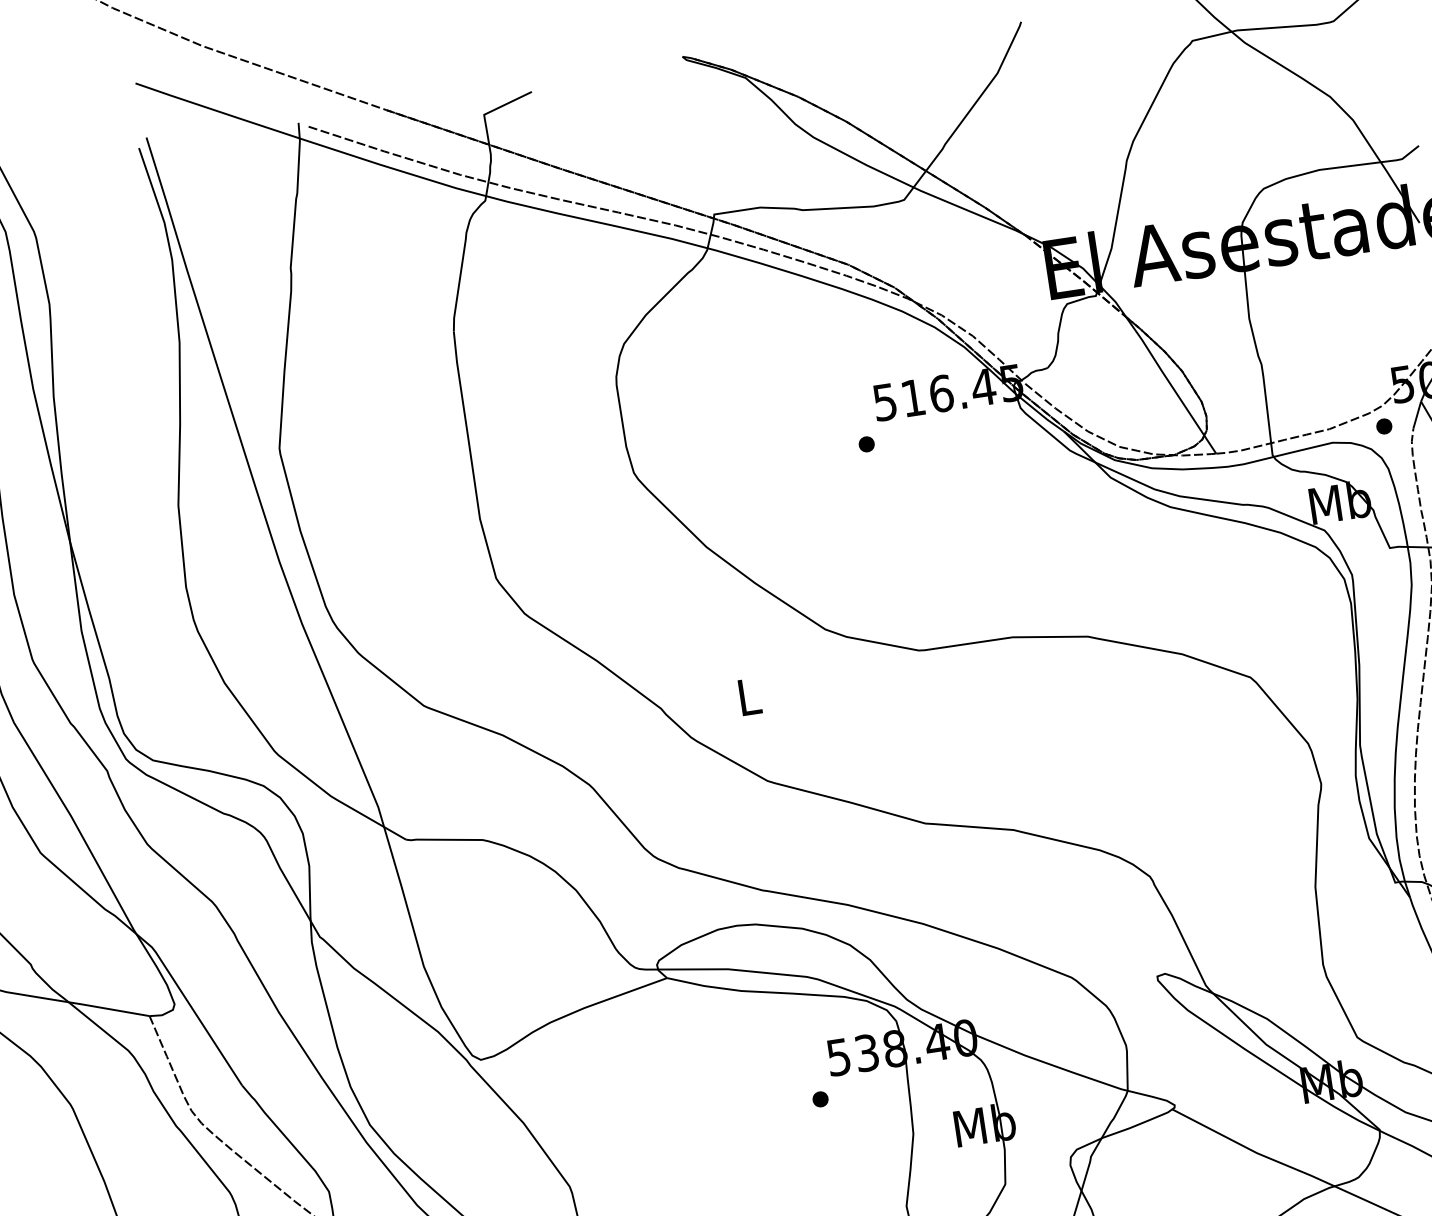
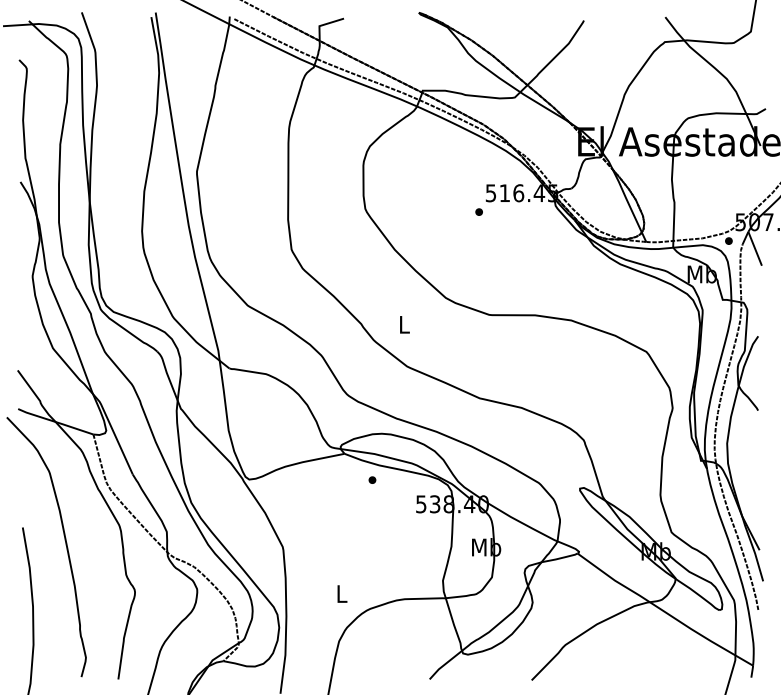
part: (820, 1097) -> (372, 479), moved

